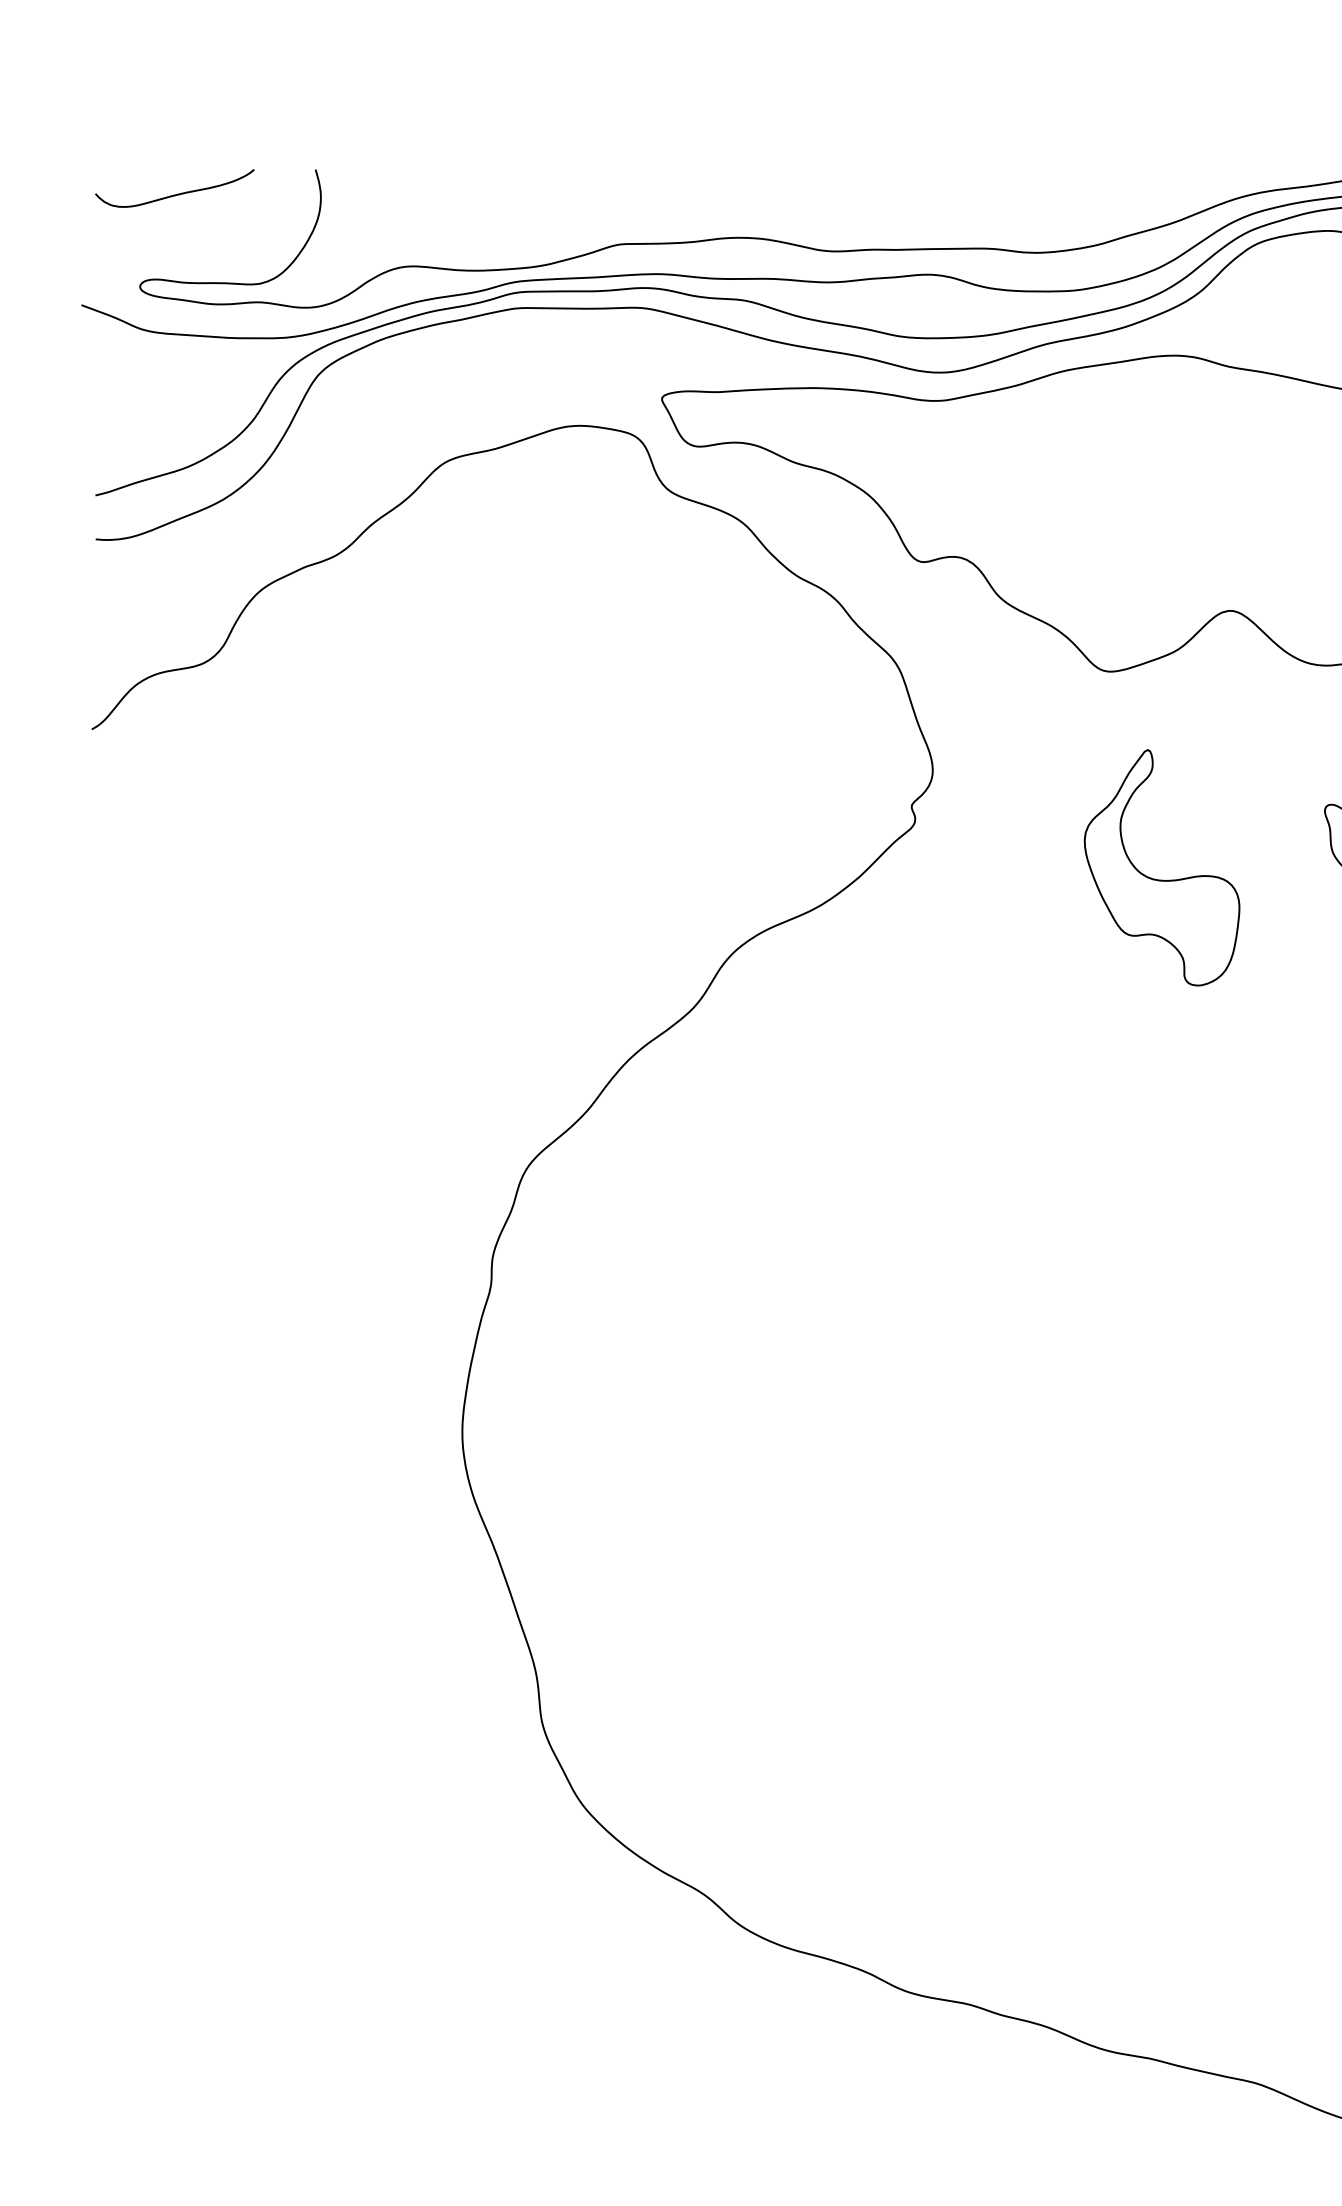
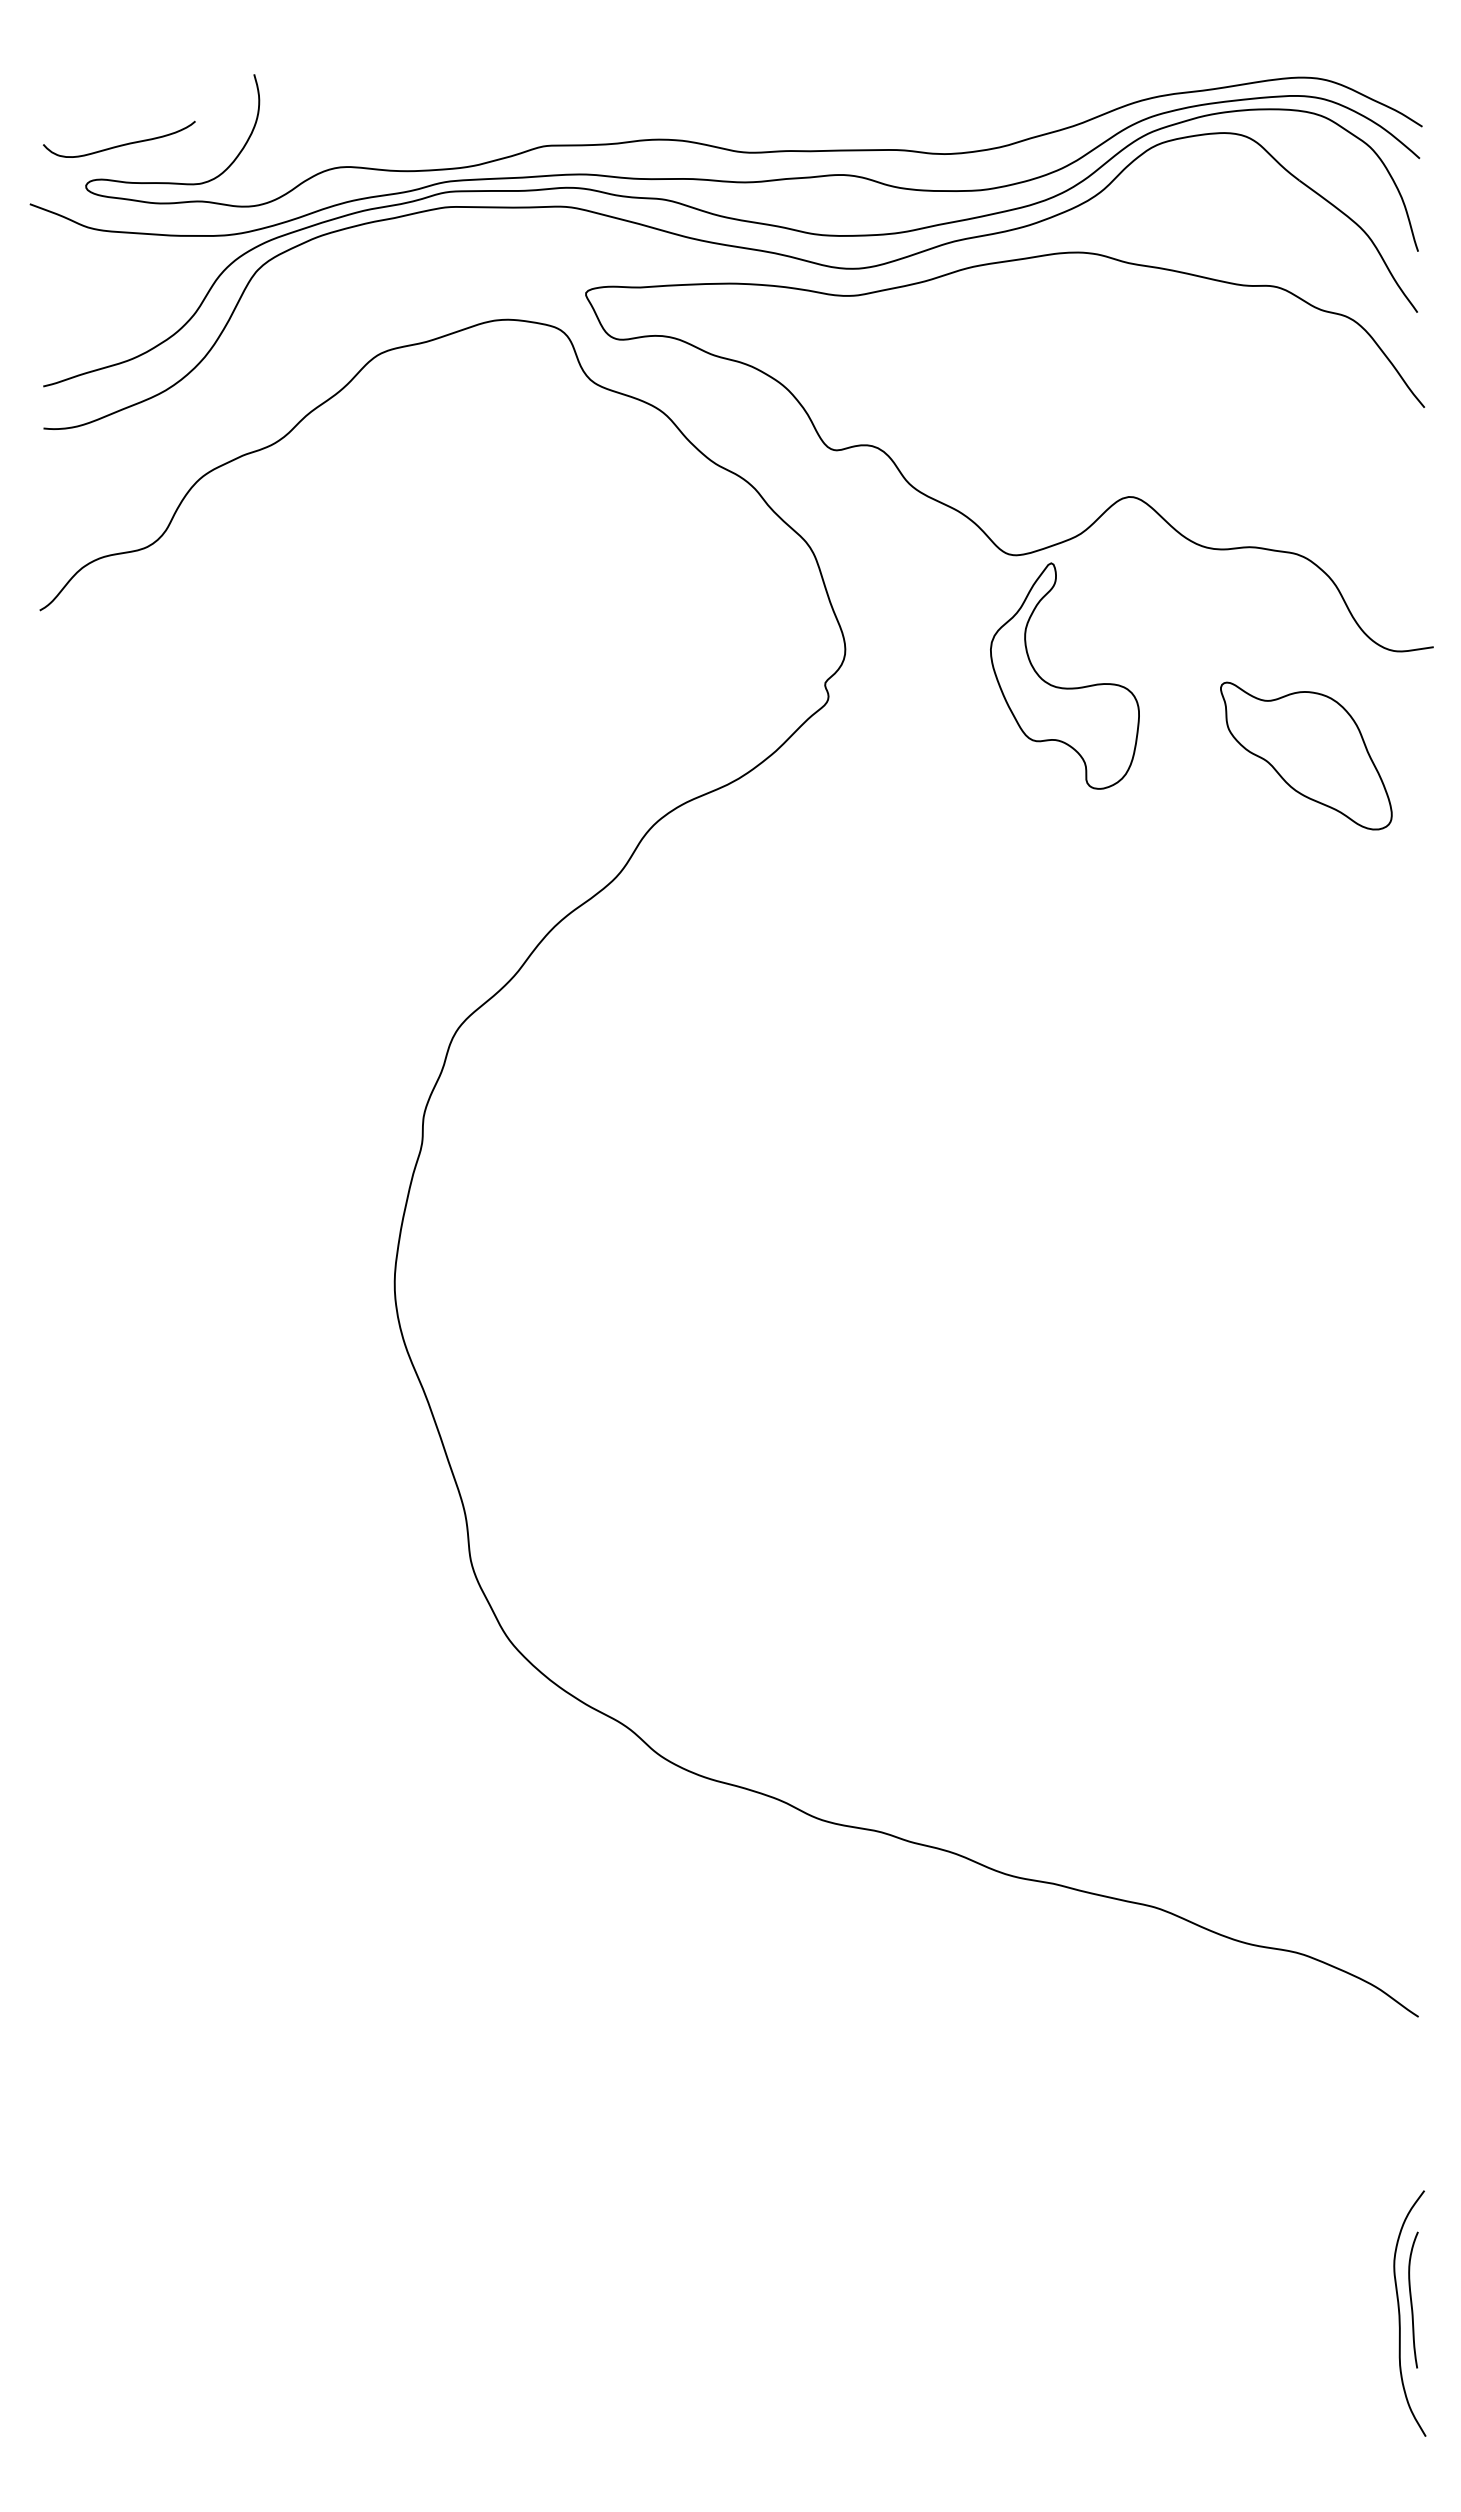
curve: (176, 193) -> (120, 144), moved
part: (1161, 879) -> (1064, 687), moved

